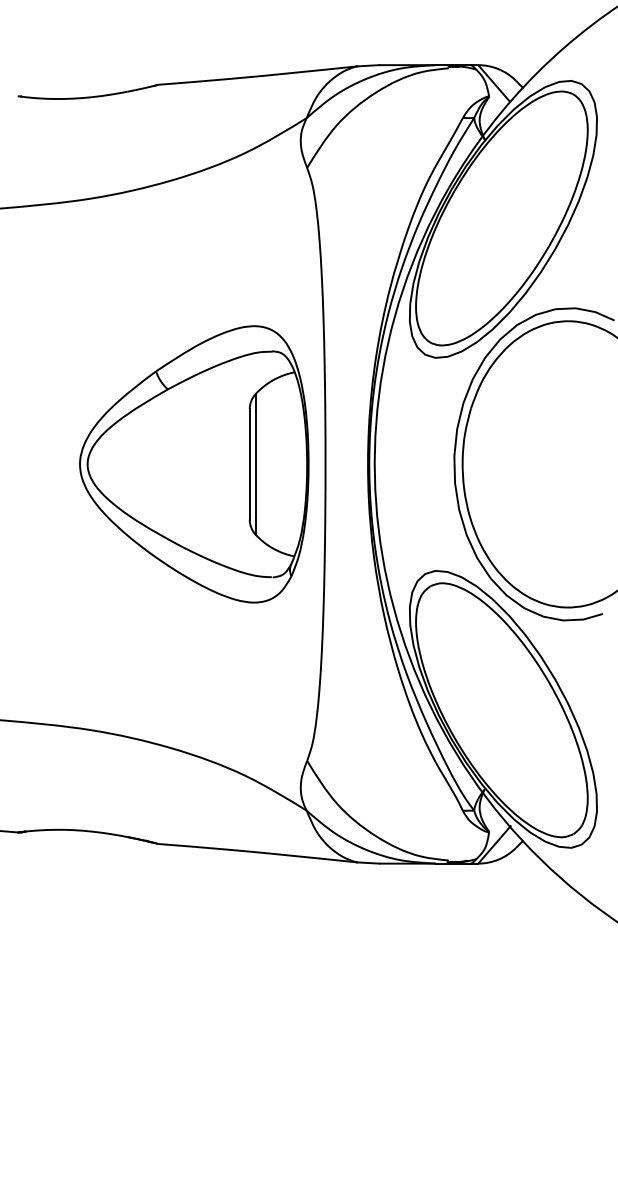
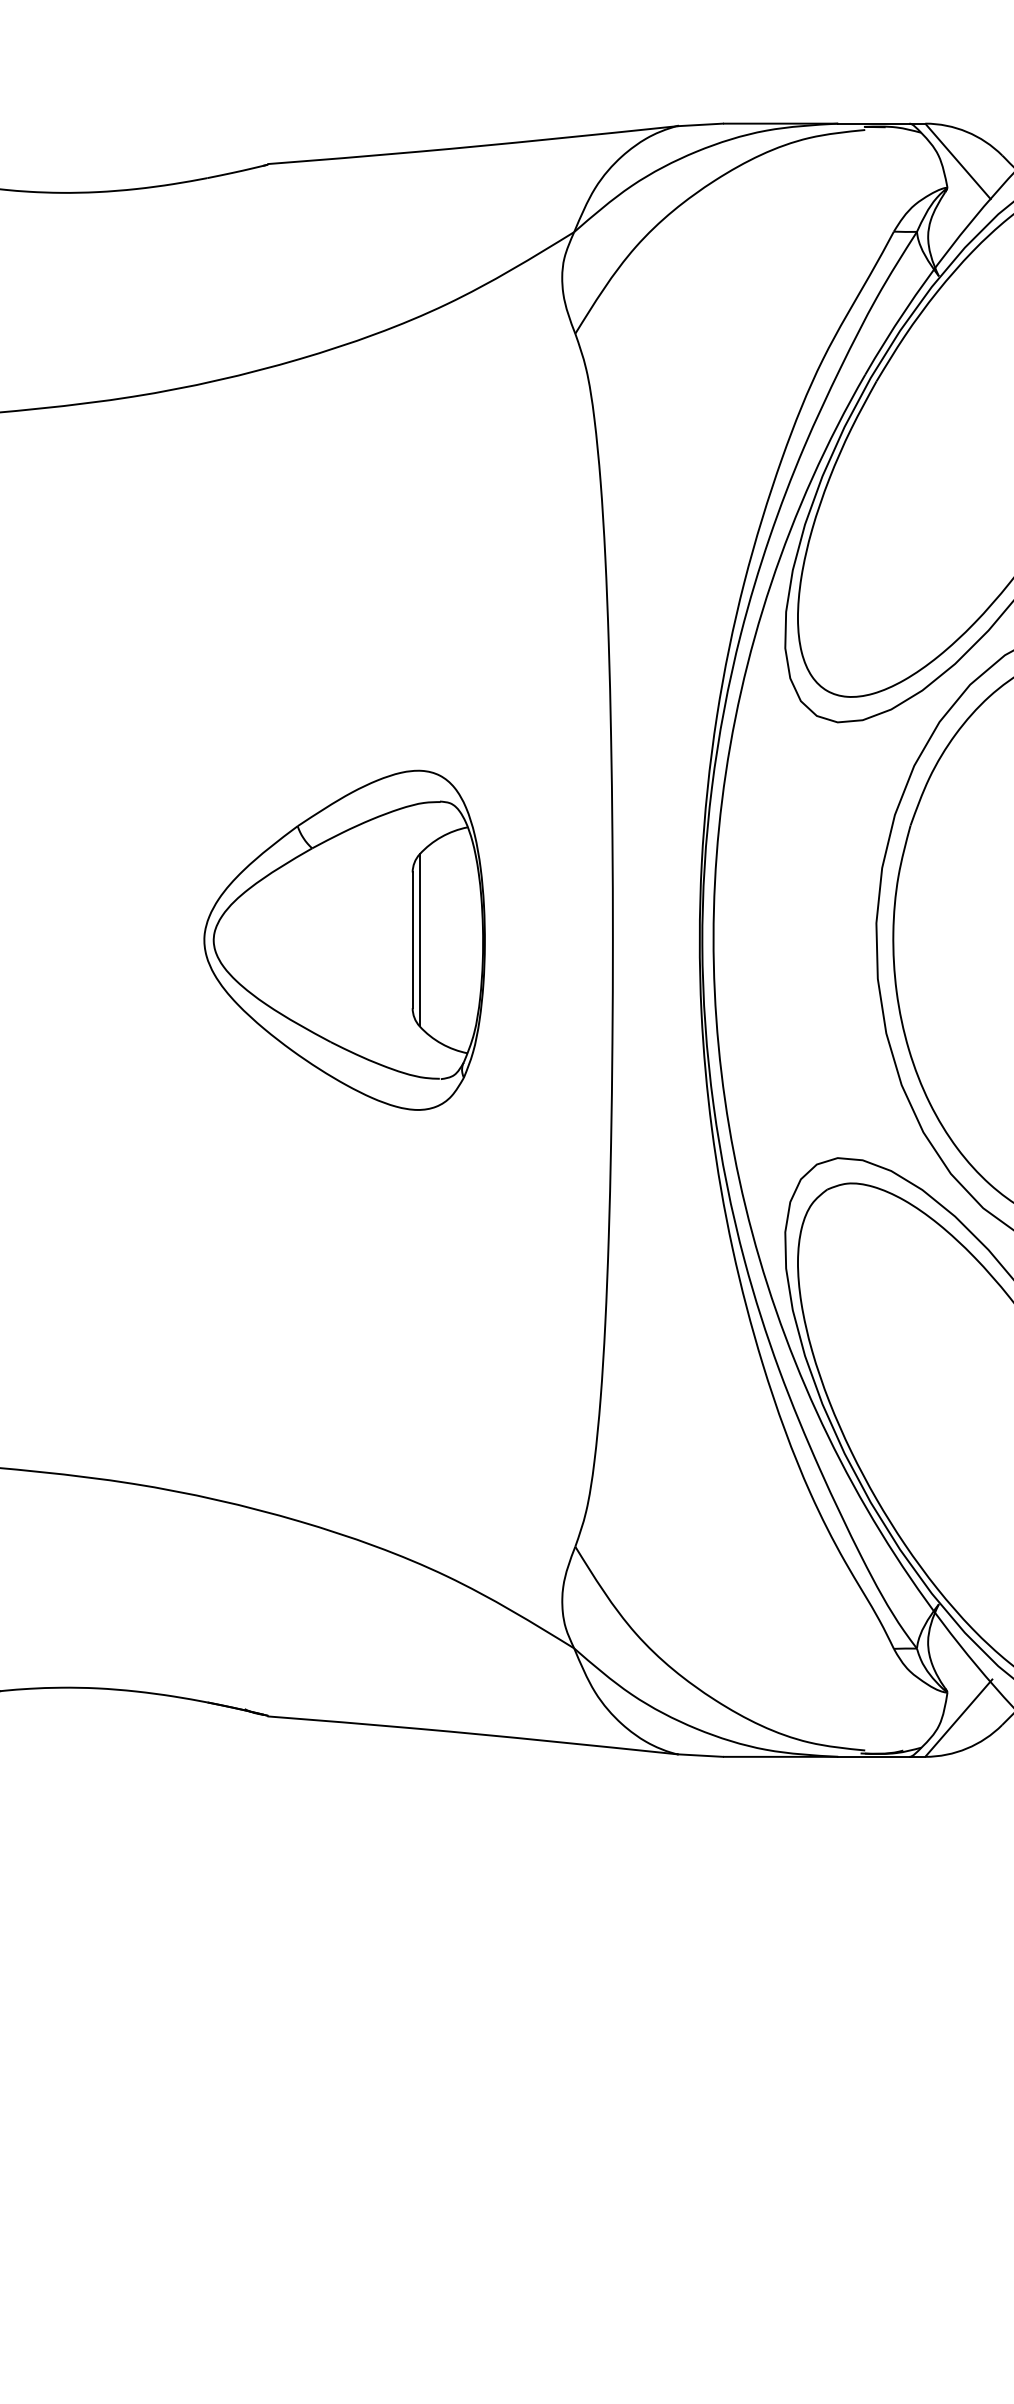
part: (194, 464) -> (344, 940), size x0.6

